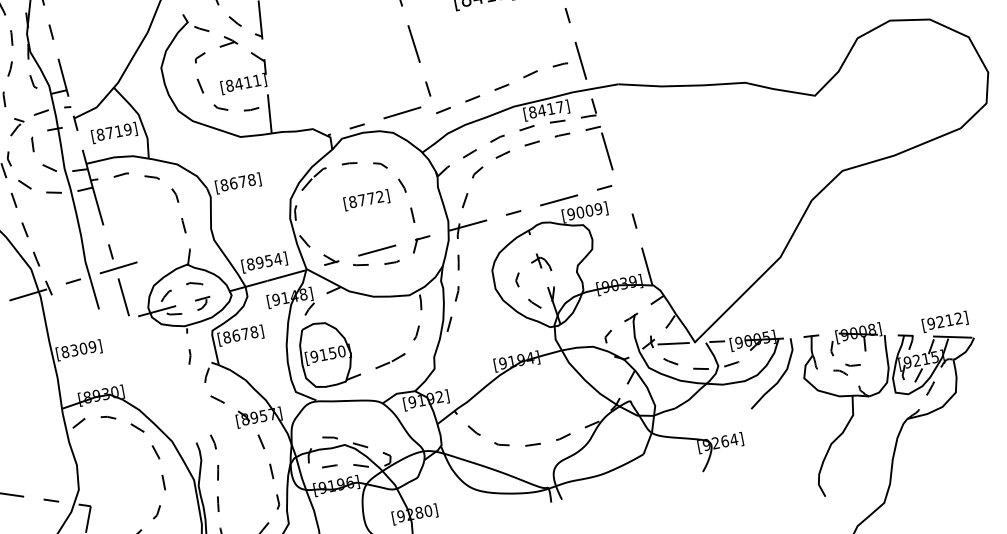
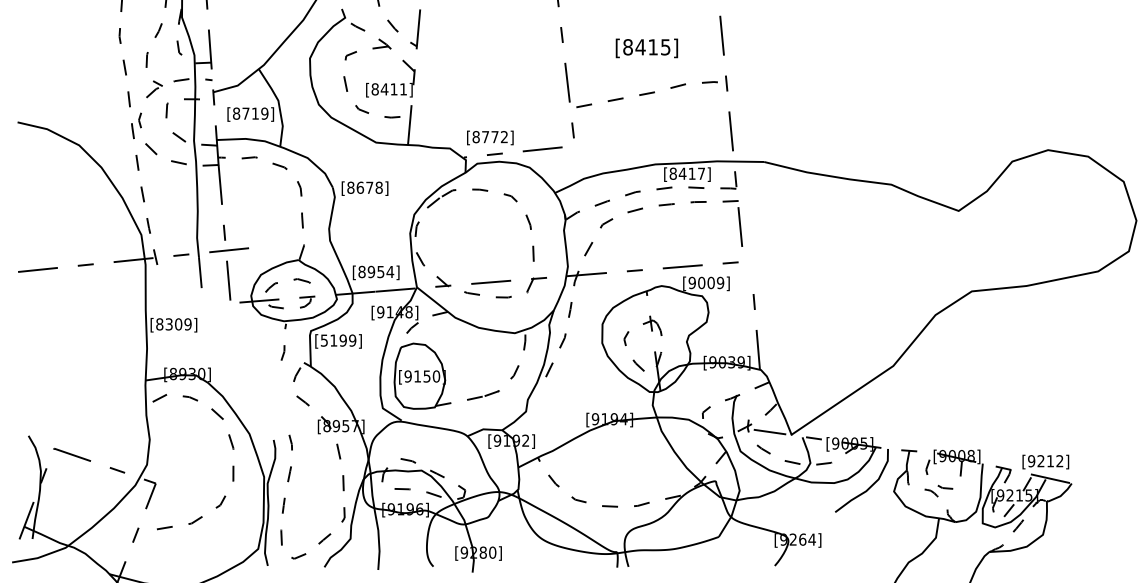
curve: (501, 88) -> (646, 94), moved
text: (366, 199) -> (490, 137), moved
text: (240, 334) -> (338, 340), [8678] -> [5199]

